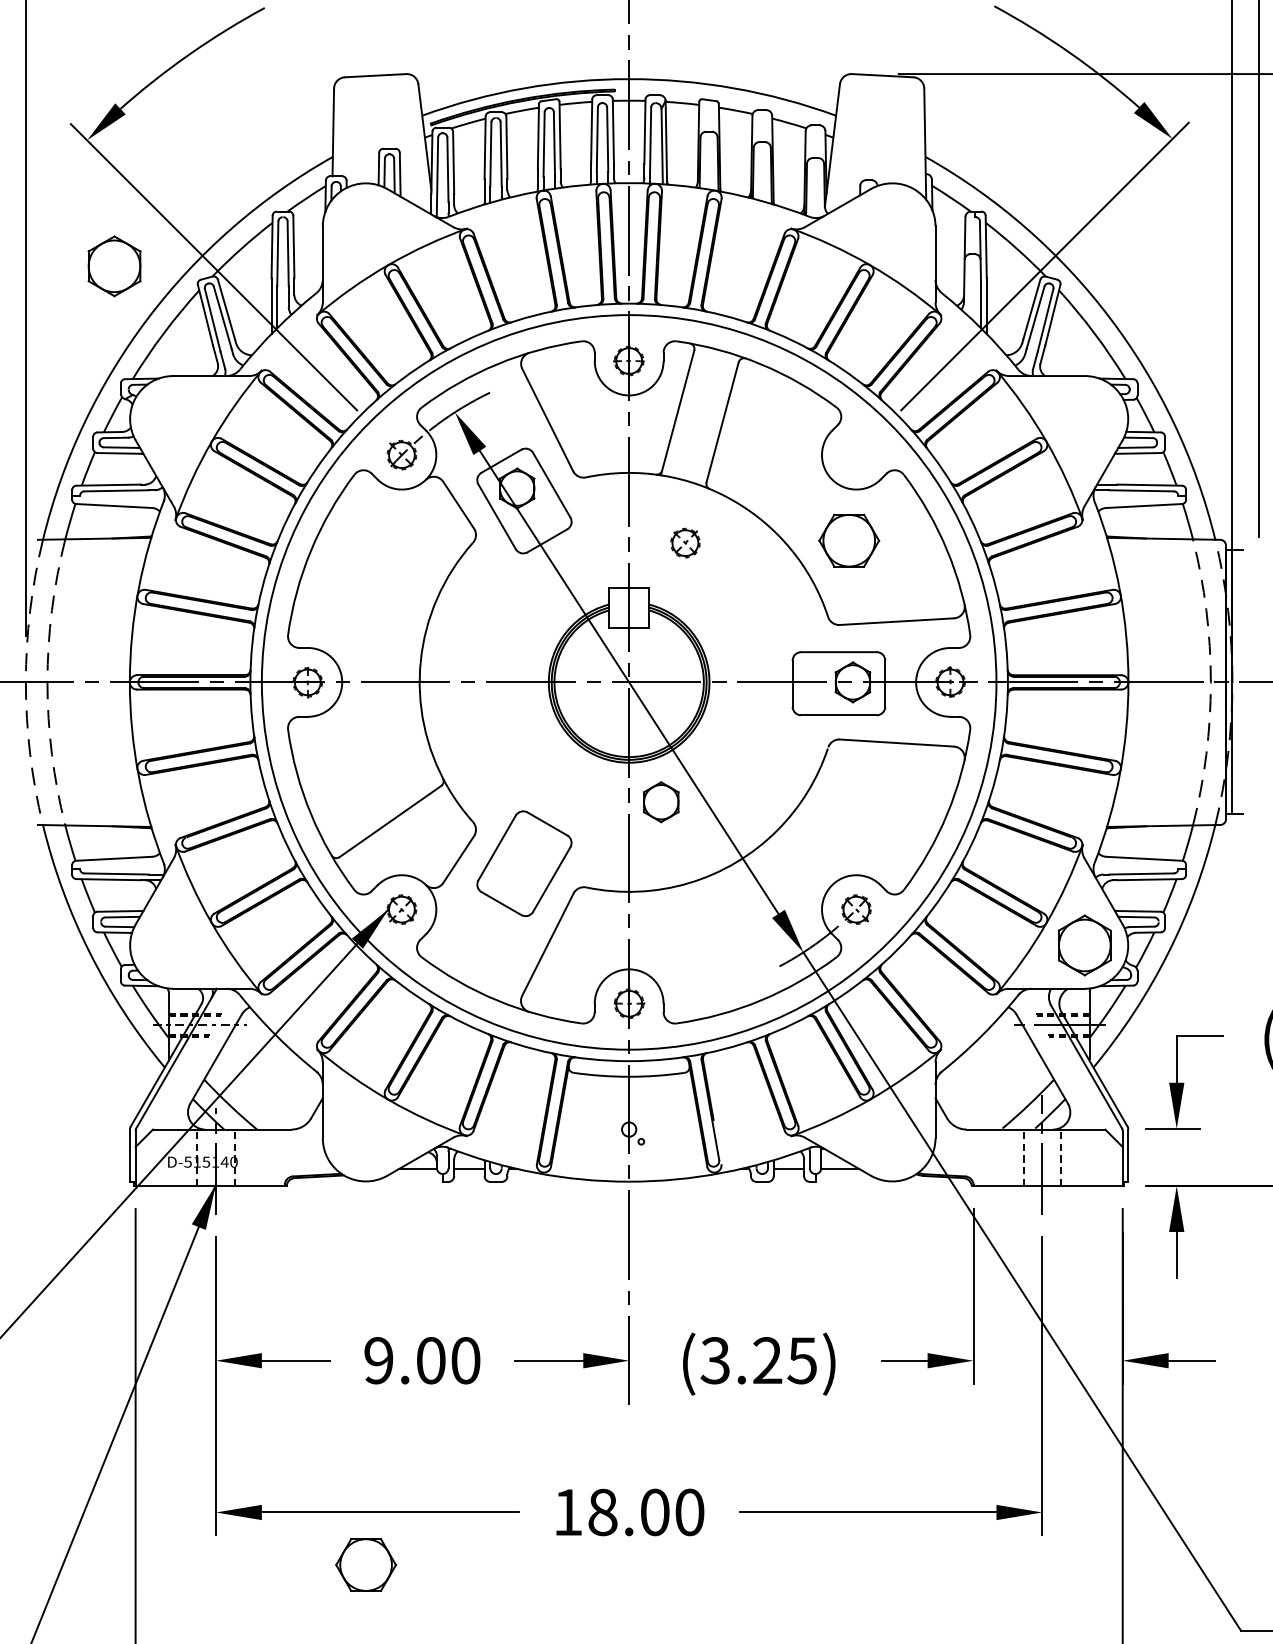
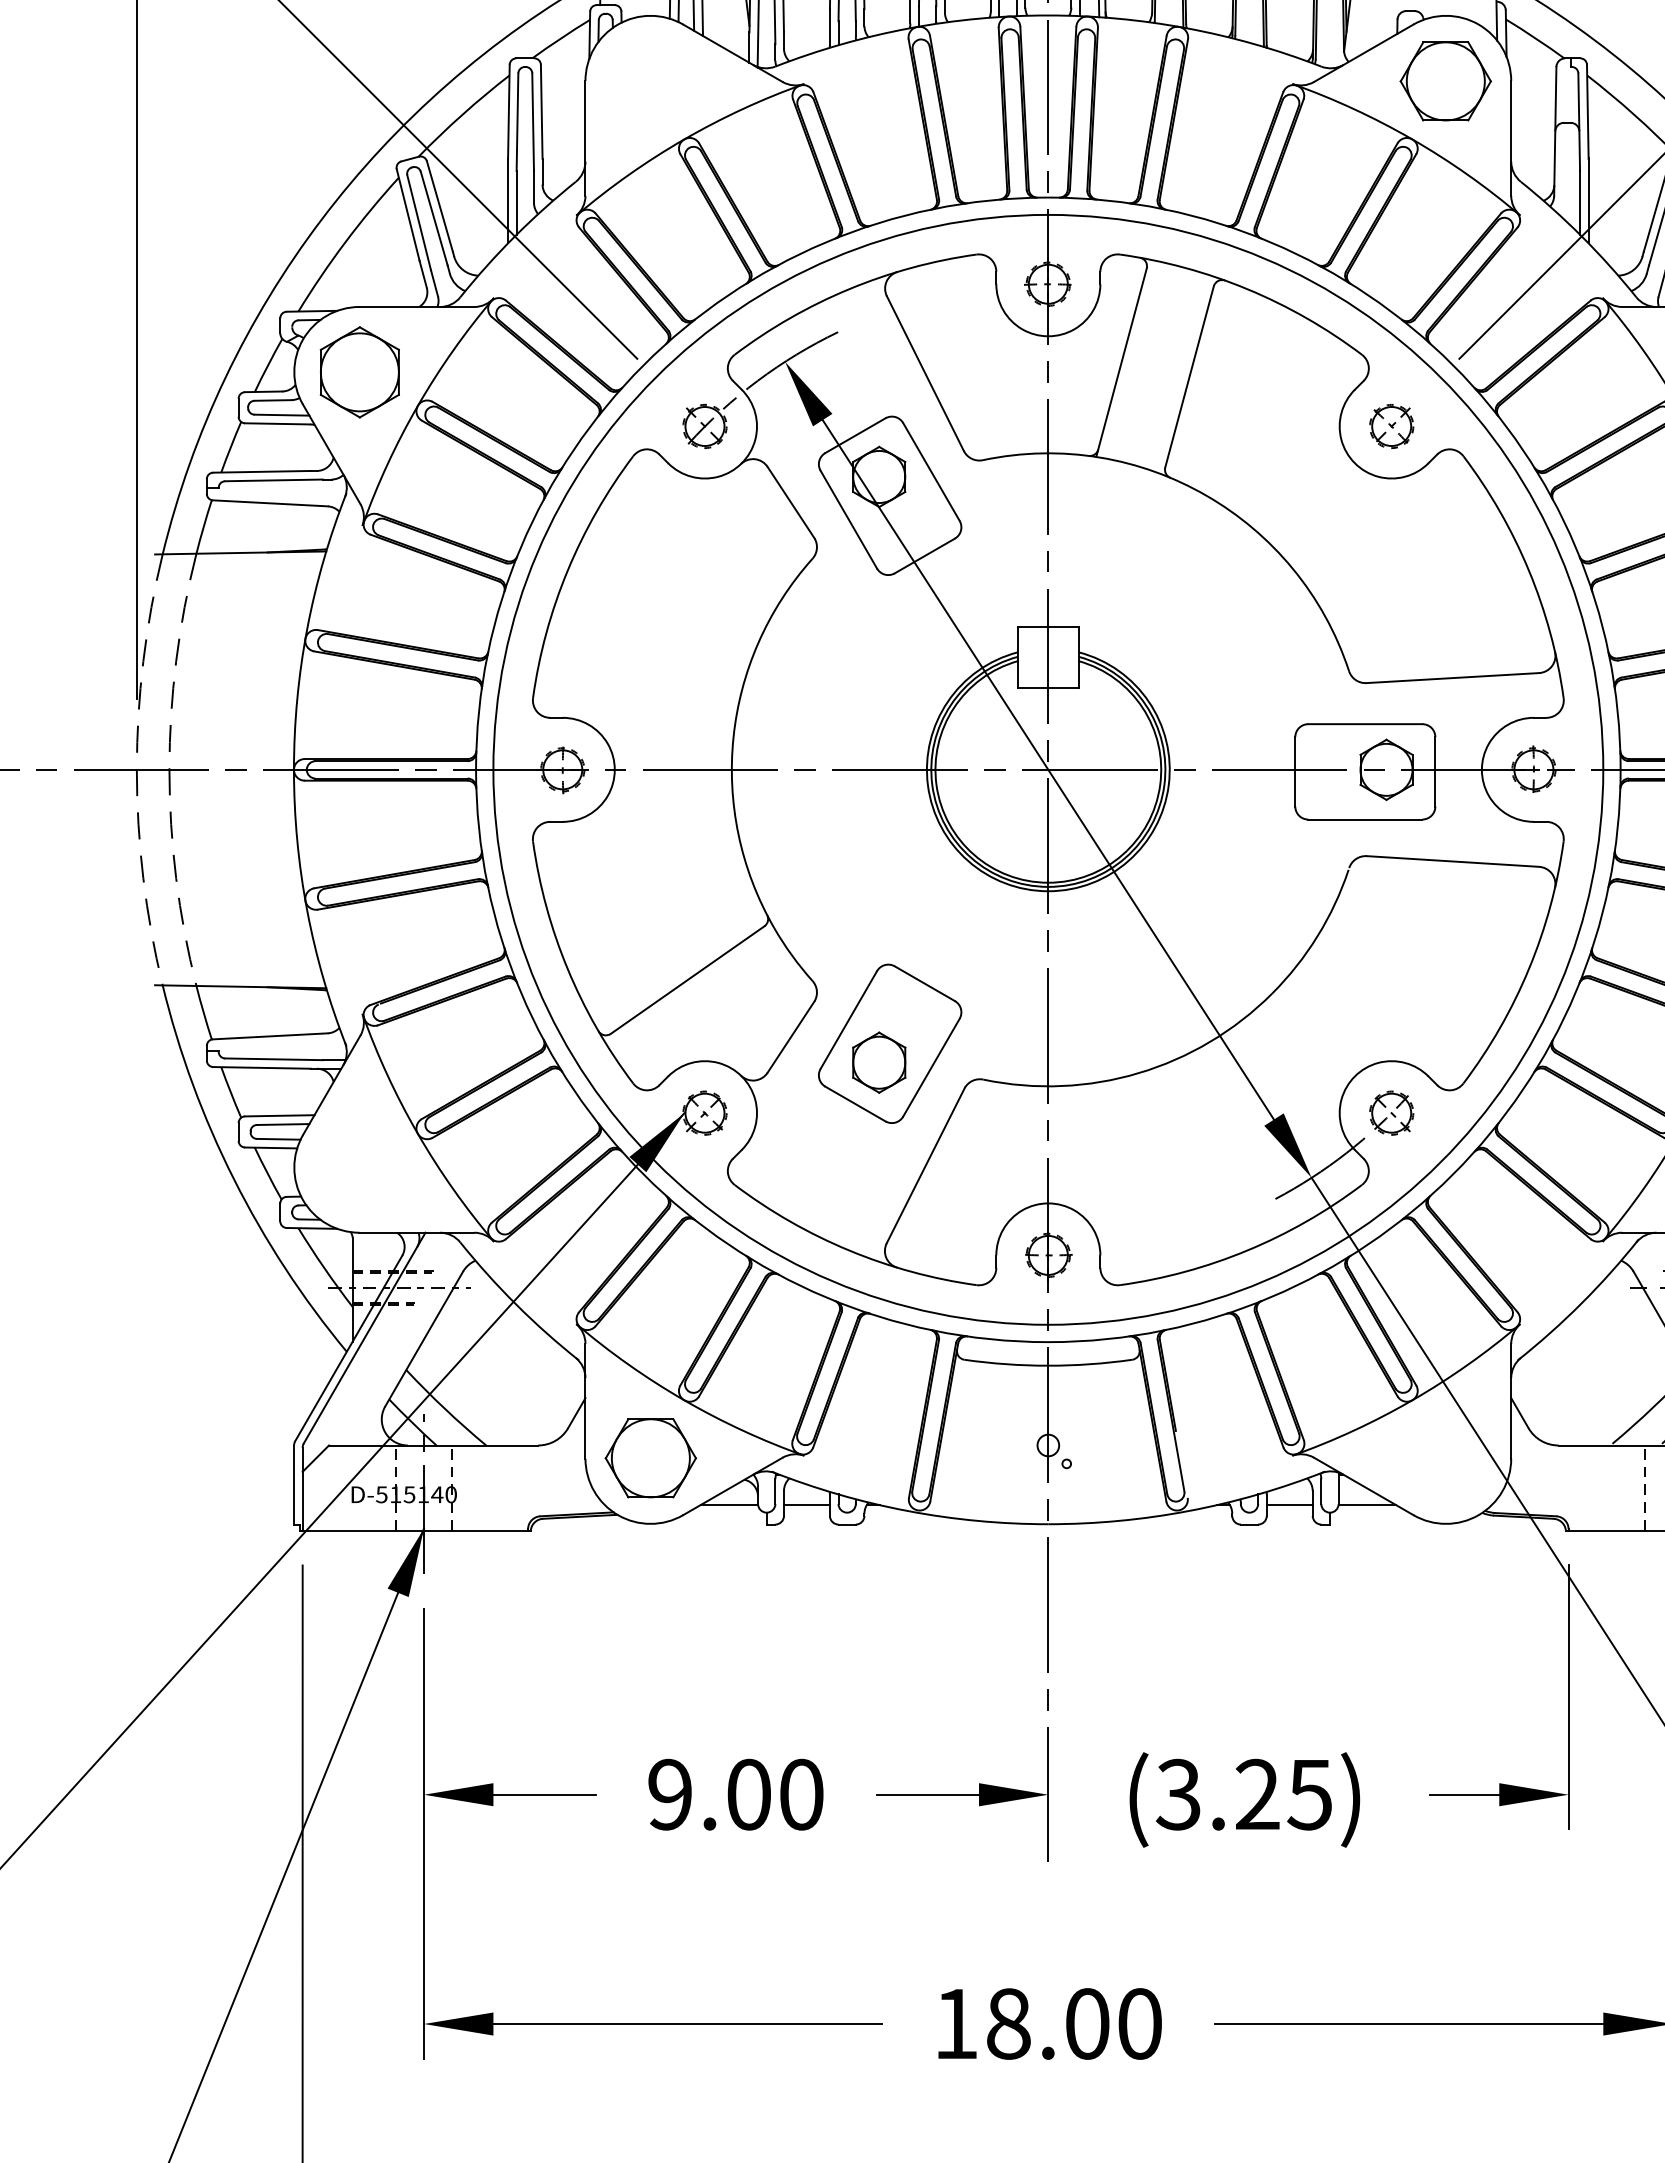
part: (114, 266) -> (359, 372), moved
part: (849, 540) -> (1446, 81), moved
part: (685, 542) -> (1391, 425), moved
part: (661, 802) -> (879, 1063), moved
part: (365, 1564) -> (649, 1457), moved

